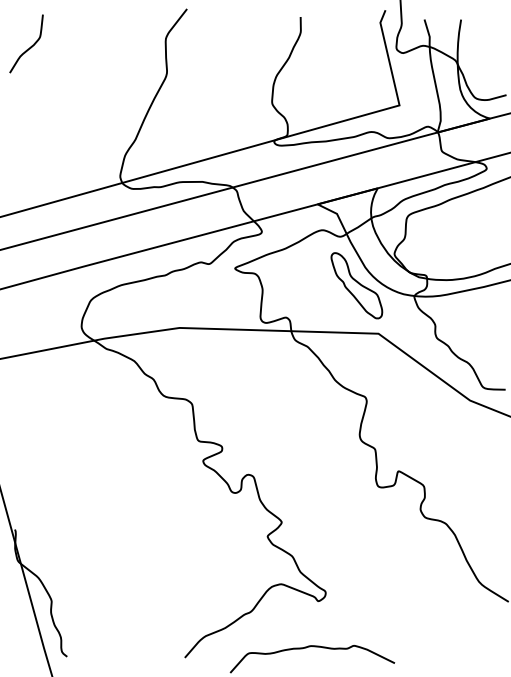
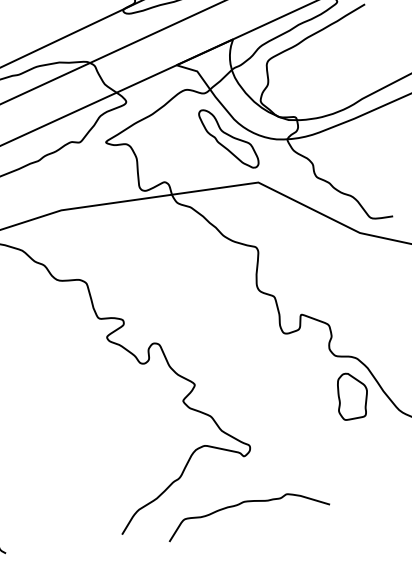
part: (434, 559) -> (351, 395), added

